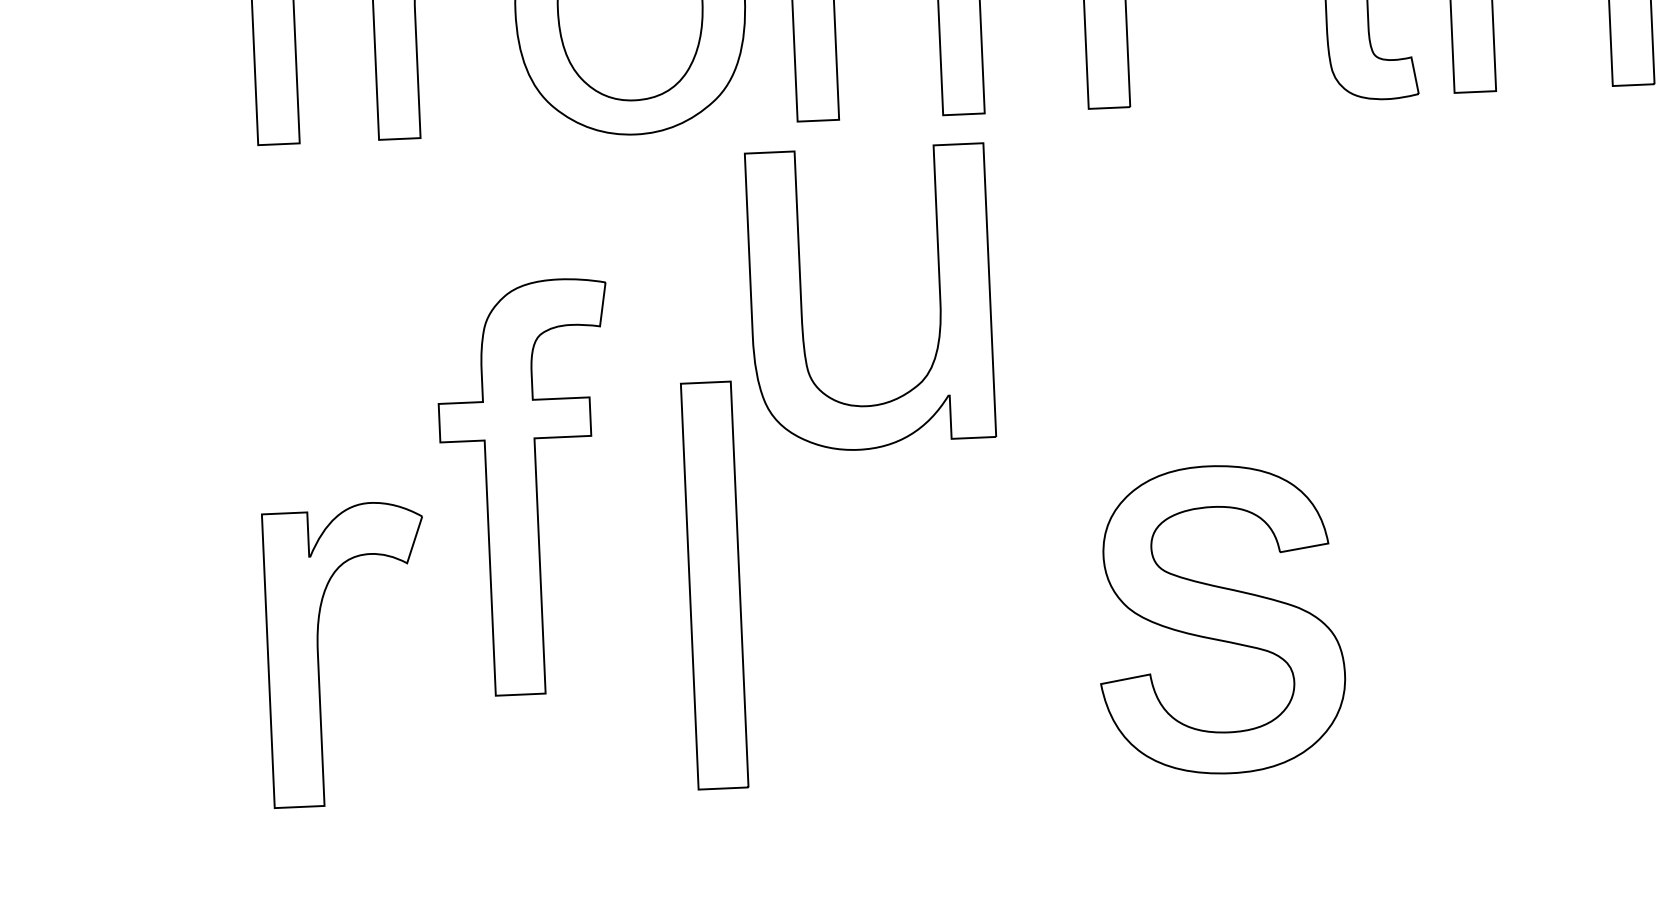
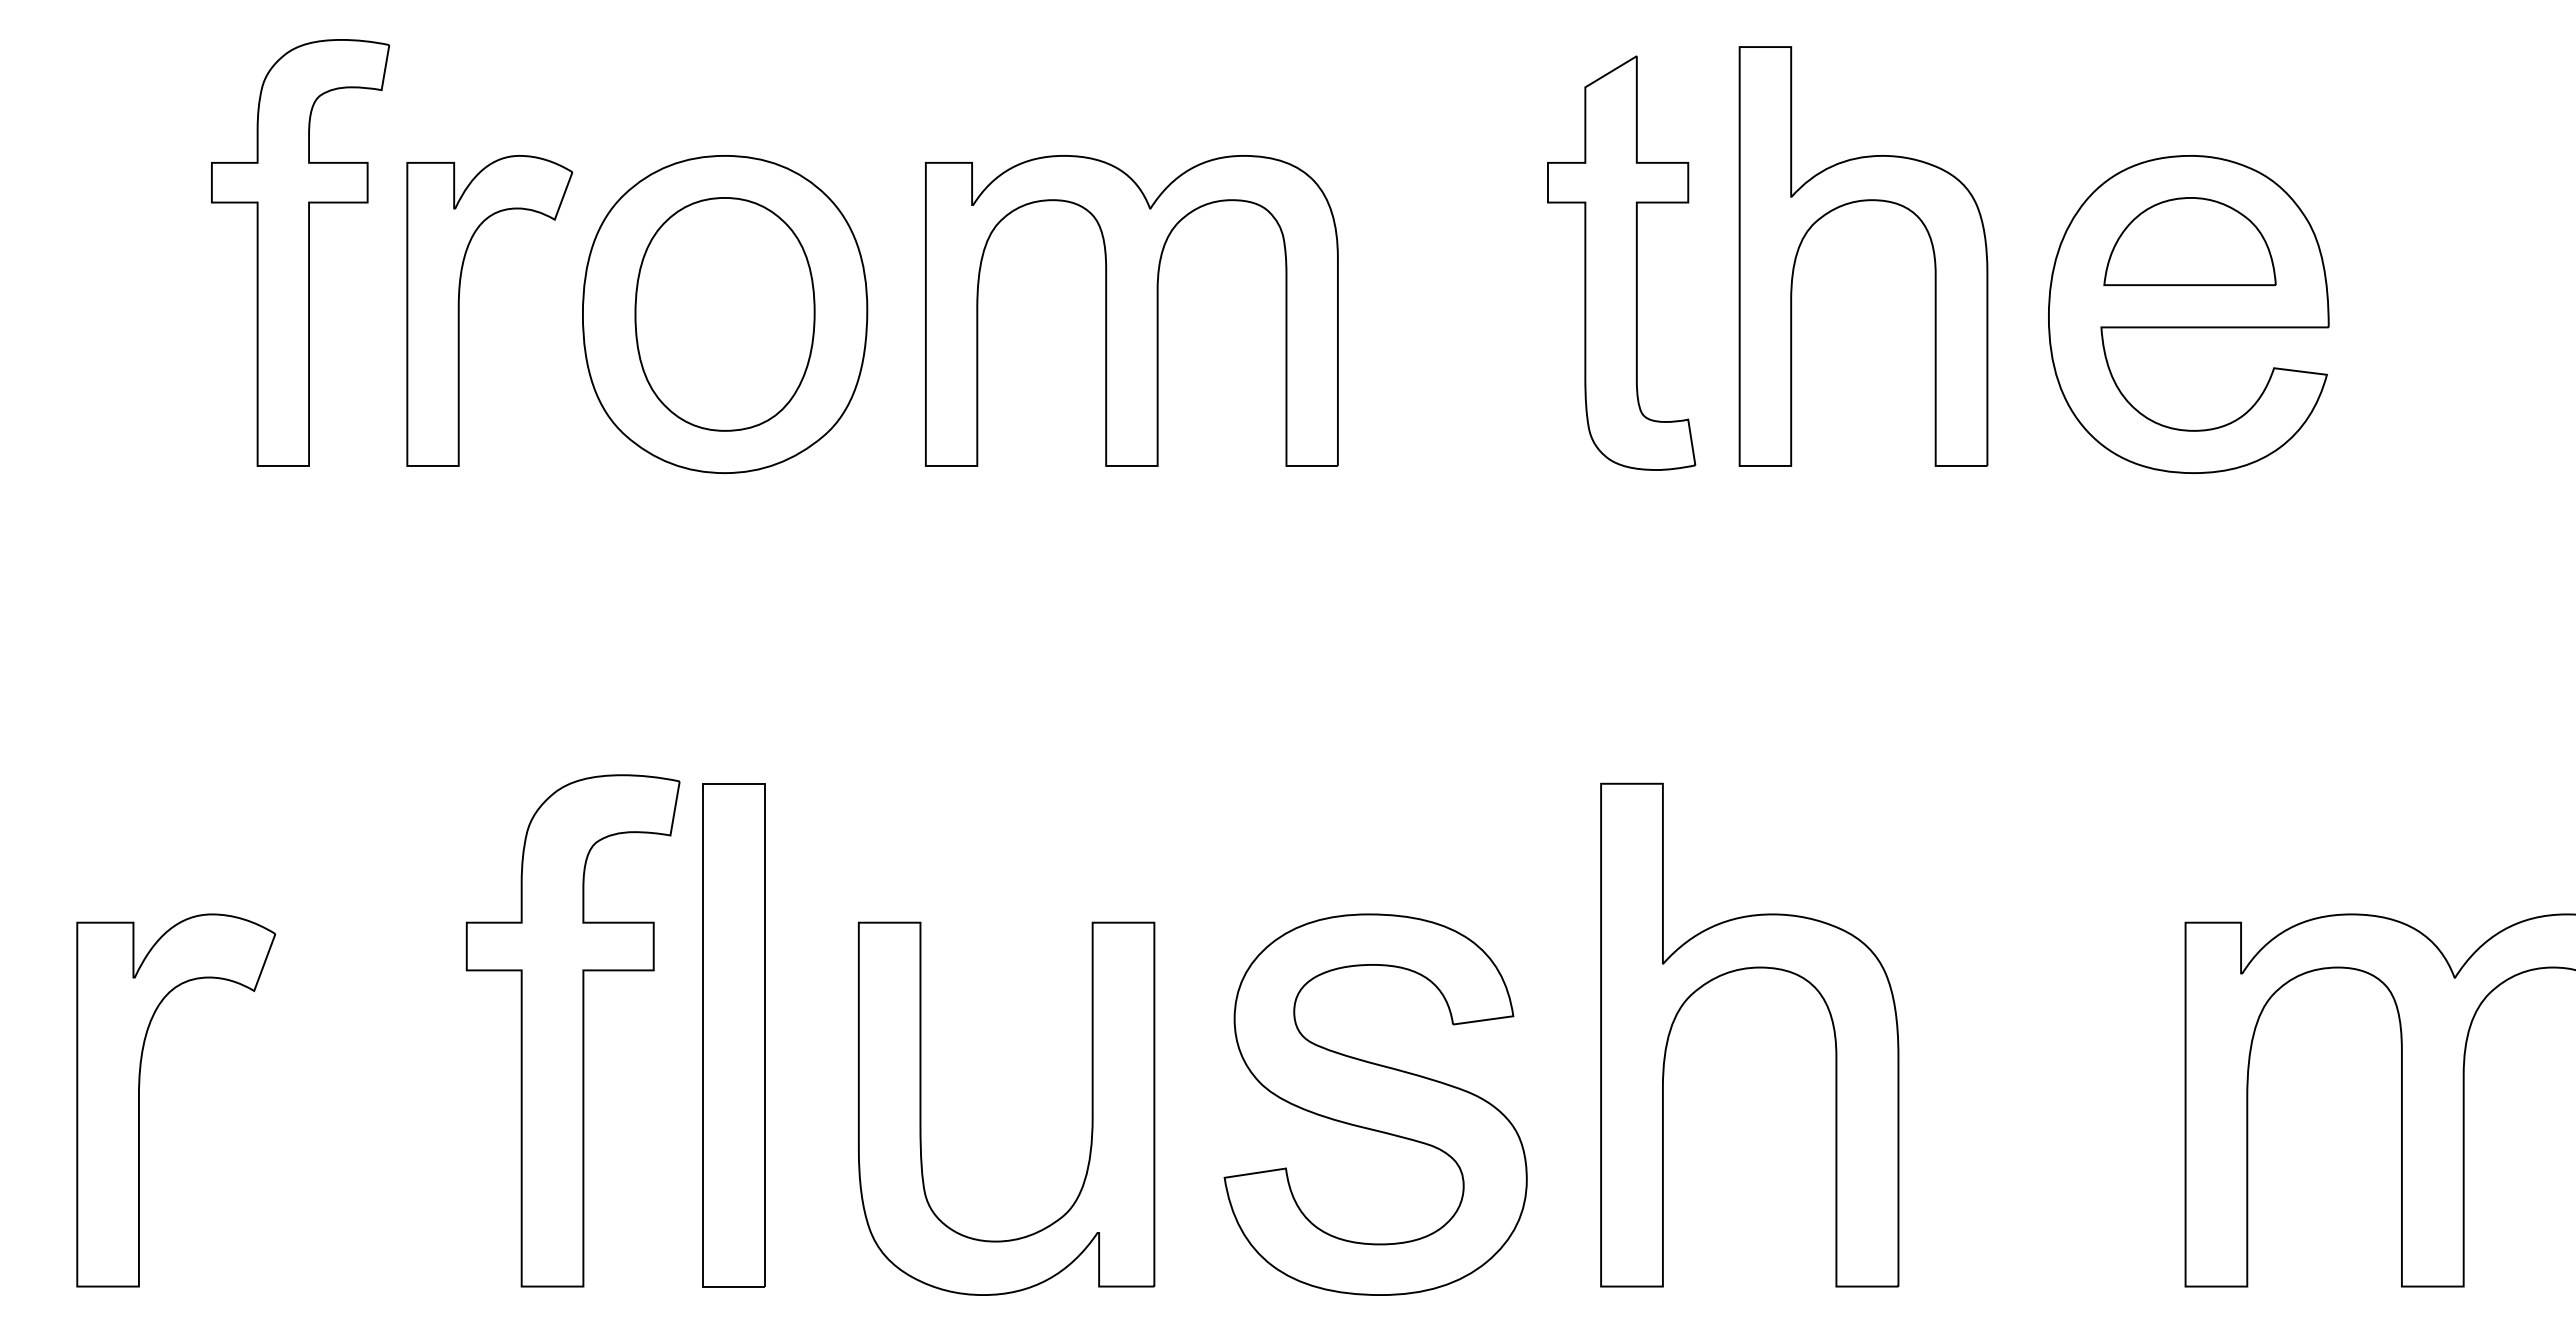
part: (801, 301) -> (921, 1108), moved
part: (527, 487) -> (572, 1030), moved
part: (1467, 502) -> (1733, 972), added
part: (714, 585) -> (733, 1035), moved
part: (1220, 619) -> (1375, 1104), moved
part: (318, 655) -> (139, 1100), moved

